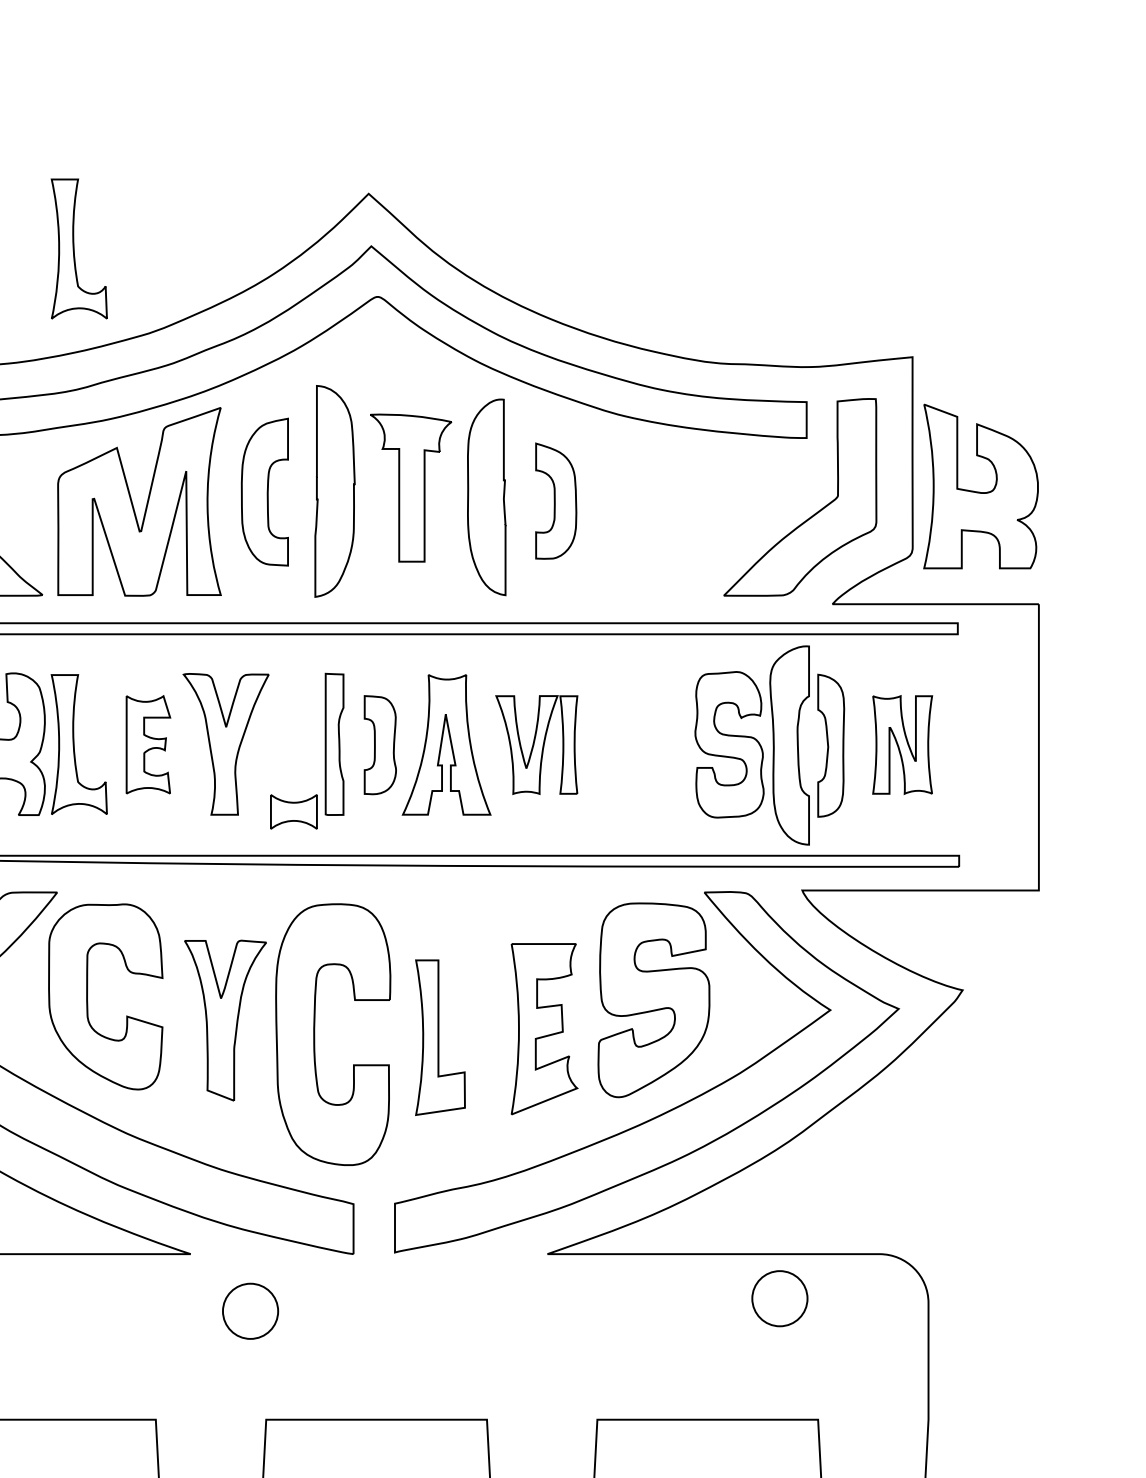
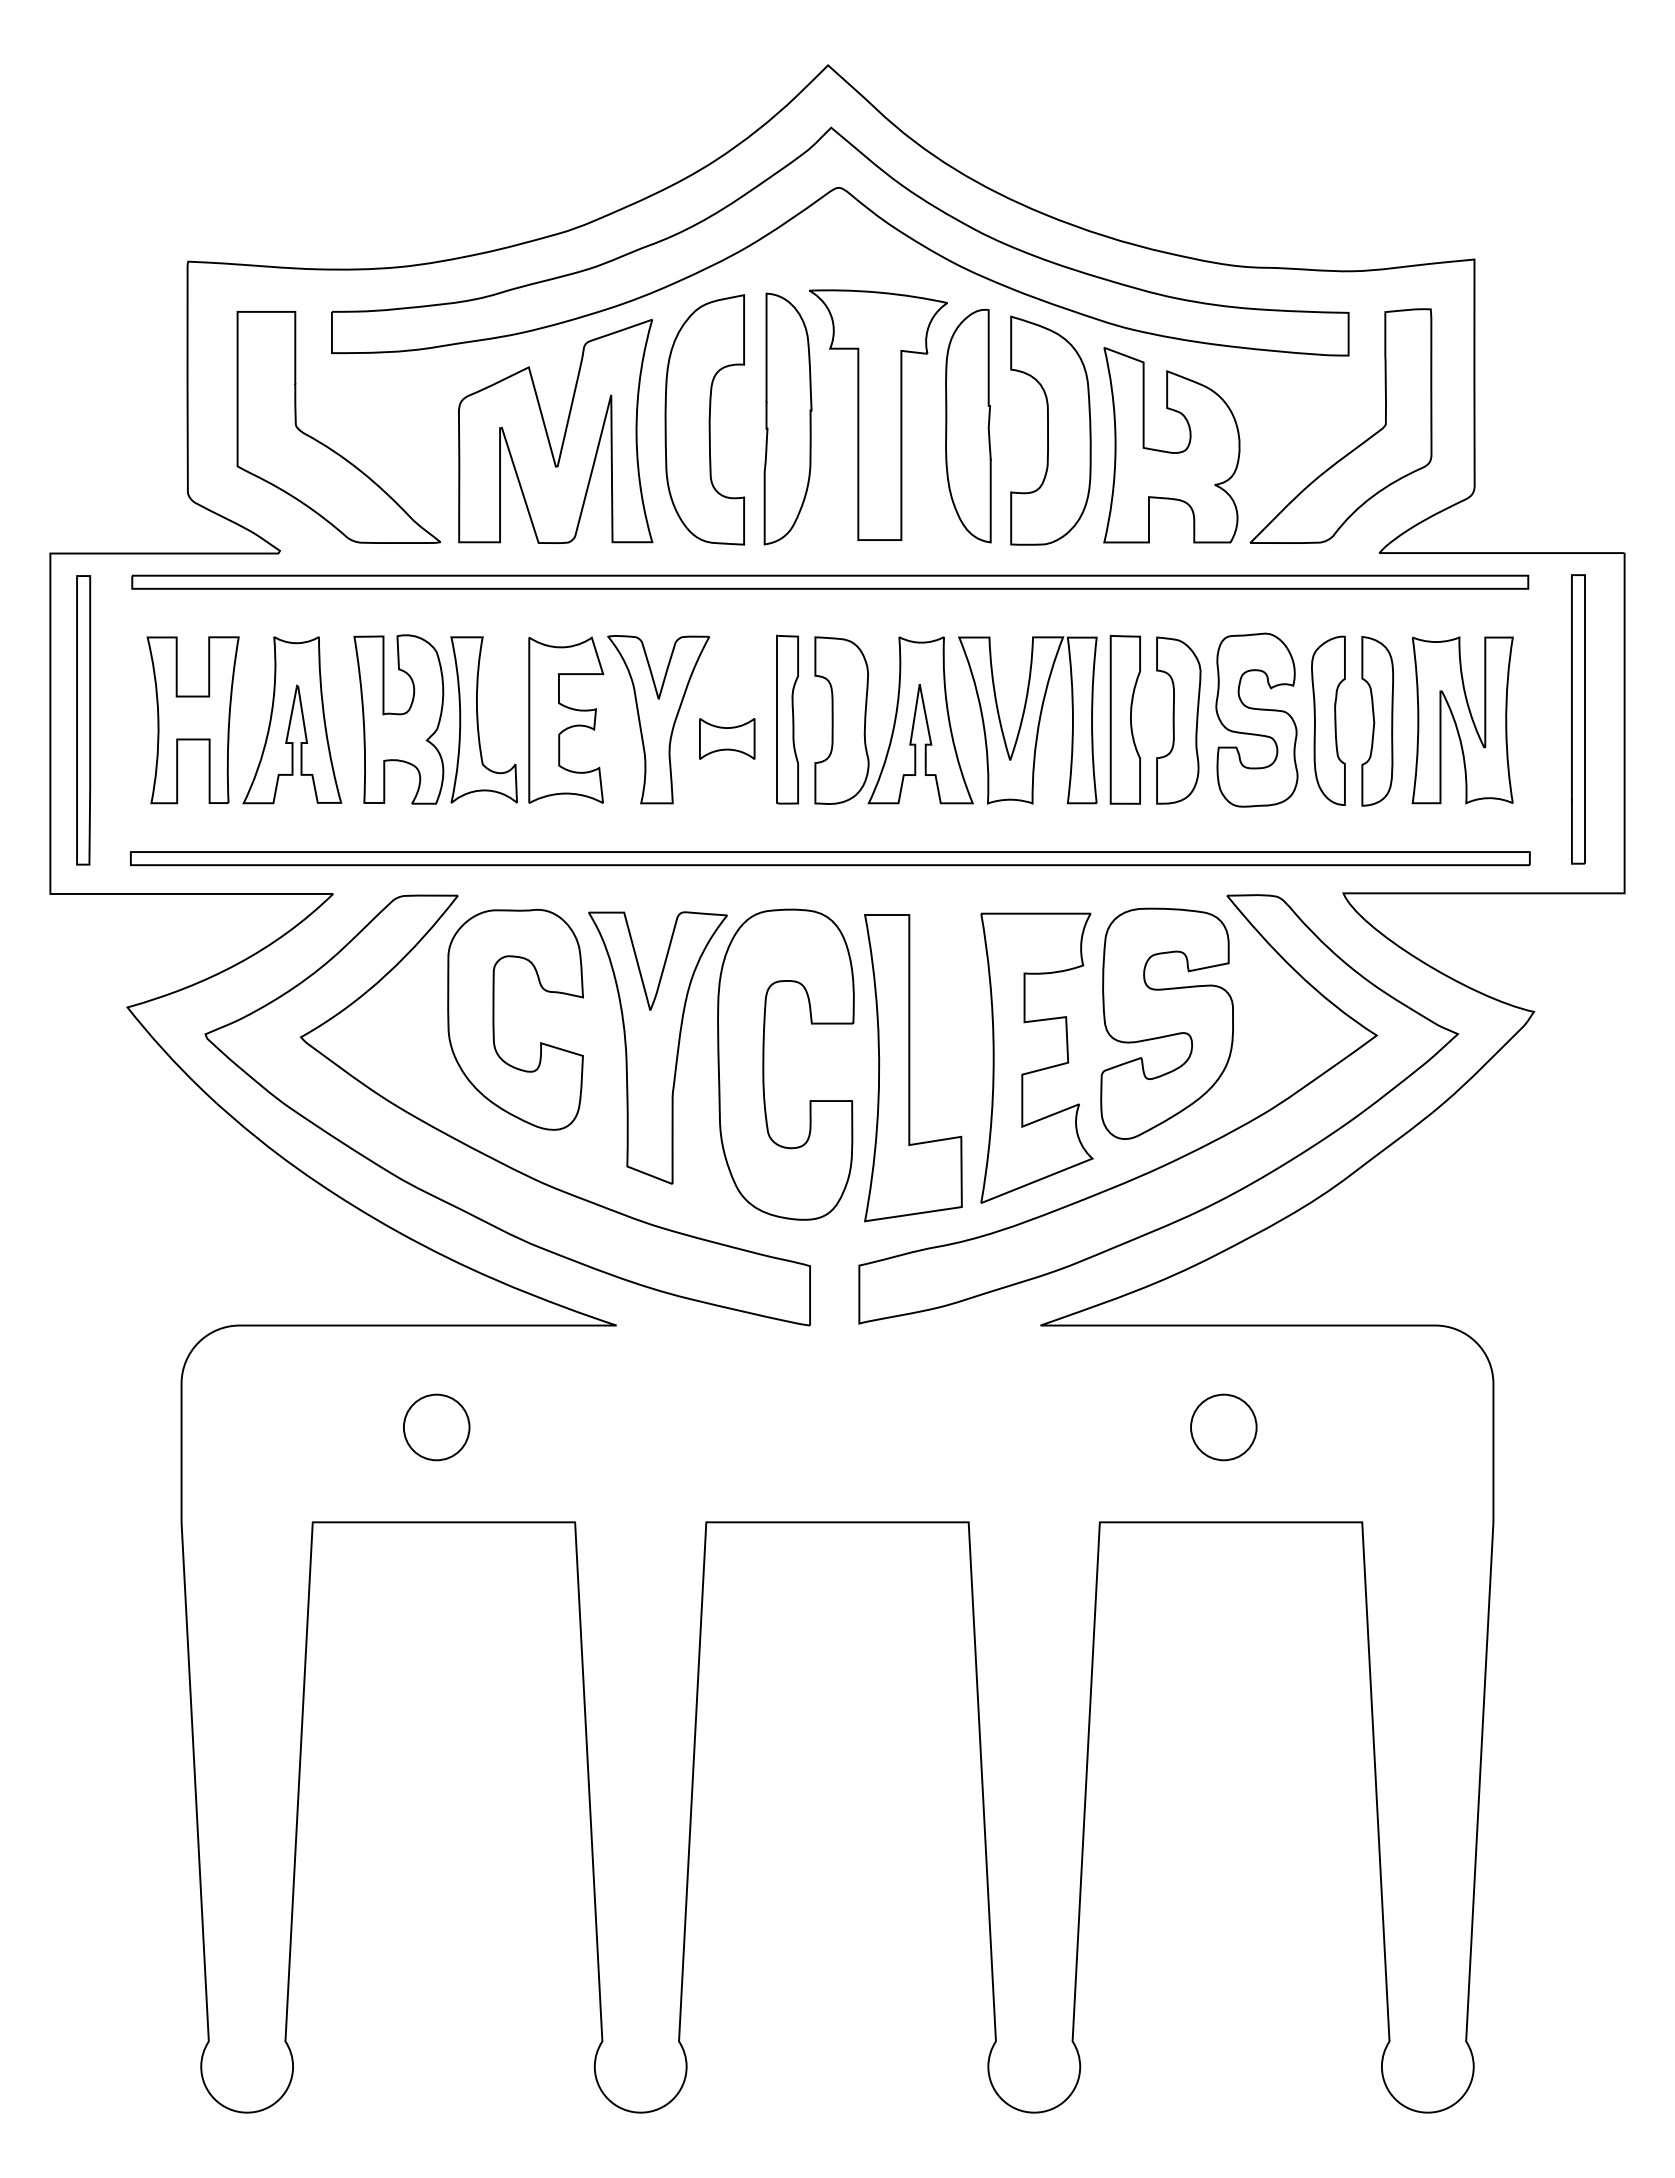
part: (78, 248) -> (483, 130), removed
part: (980, 486) -> (1171, 445), moved
part: (411, 487) -> (878, 414), size x1.43
part: (264, 491) -> (704, 419), size x1.43
part: (555, 501) -> (1050, 430), size x1.67
part: (148, 744) -> (566, 719), size x1.43
part: (618, 744) -> (1124, 719), added
part: (1000, 744) -> (1578, 719), added
part: (379, 745) -> (841, 720), size x1.43
part: (536, 745) -> (1027, 720), size x1.43
part: (663, 745) -> (1178, 720), added
part: (789, 745) -> (1328, 720), size x0.71
part: (902, 745) -> (1462, 720), size x1.43
part: (294, 811) -> (727, 738), moved
part: (225, 1020) -> (657, 1047), size x1.43
part: (544, 1028) -> (1036, 1057), size x1.43
part: (440, 1037) -> (913, 1068), size x1.67
part: (779, 1298) -> (1223, 1427), moved
part: (250, 1311) -> (436, 1427), moved

